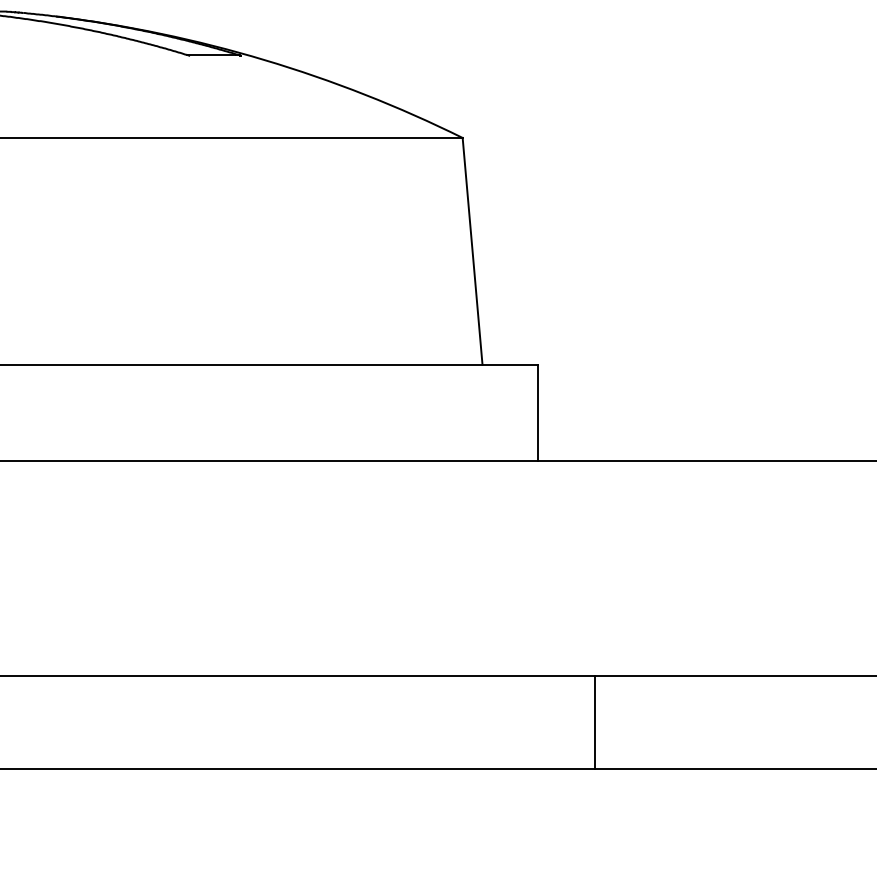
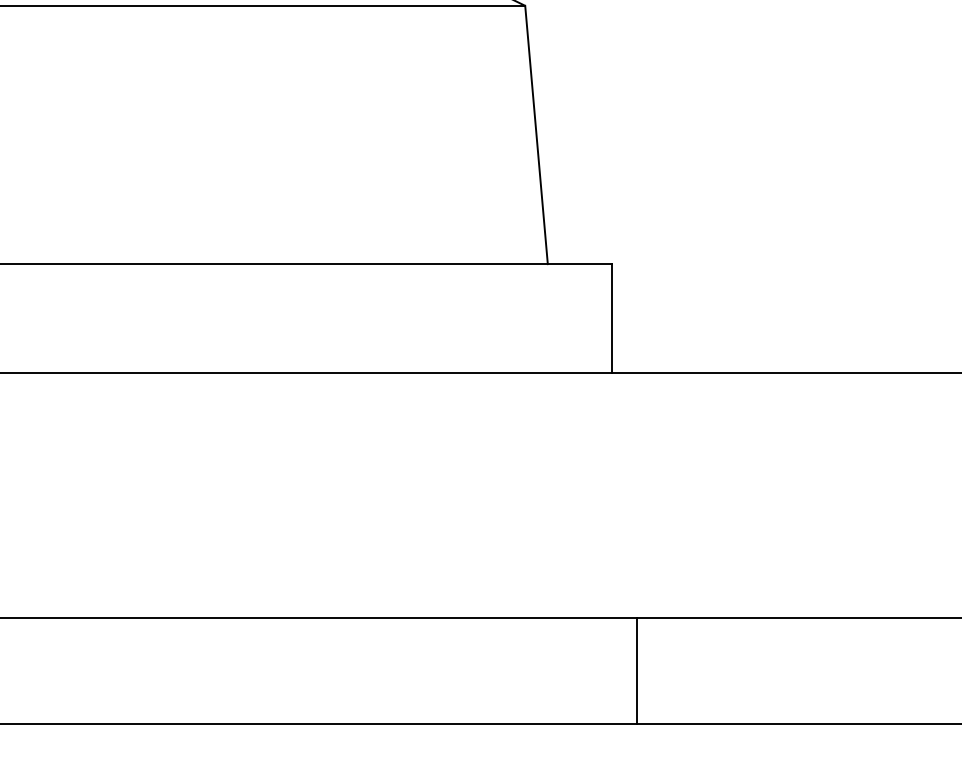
line: (594, 721) -> (636, 670), moved

